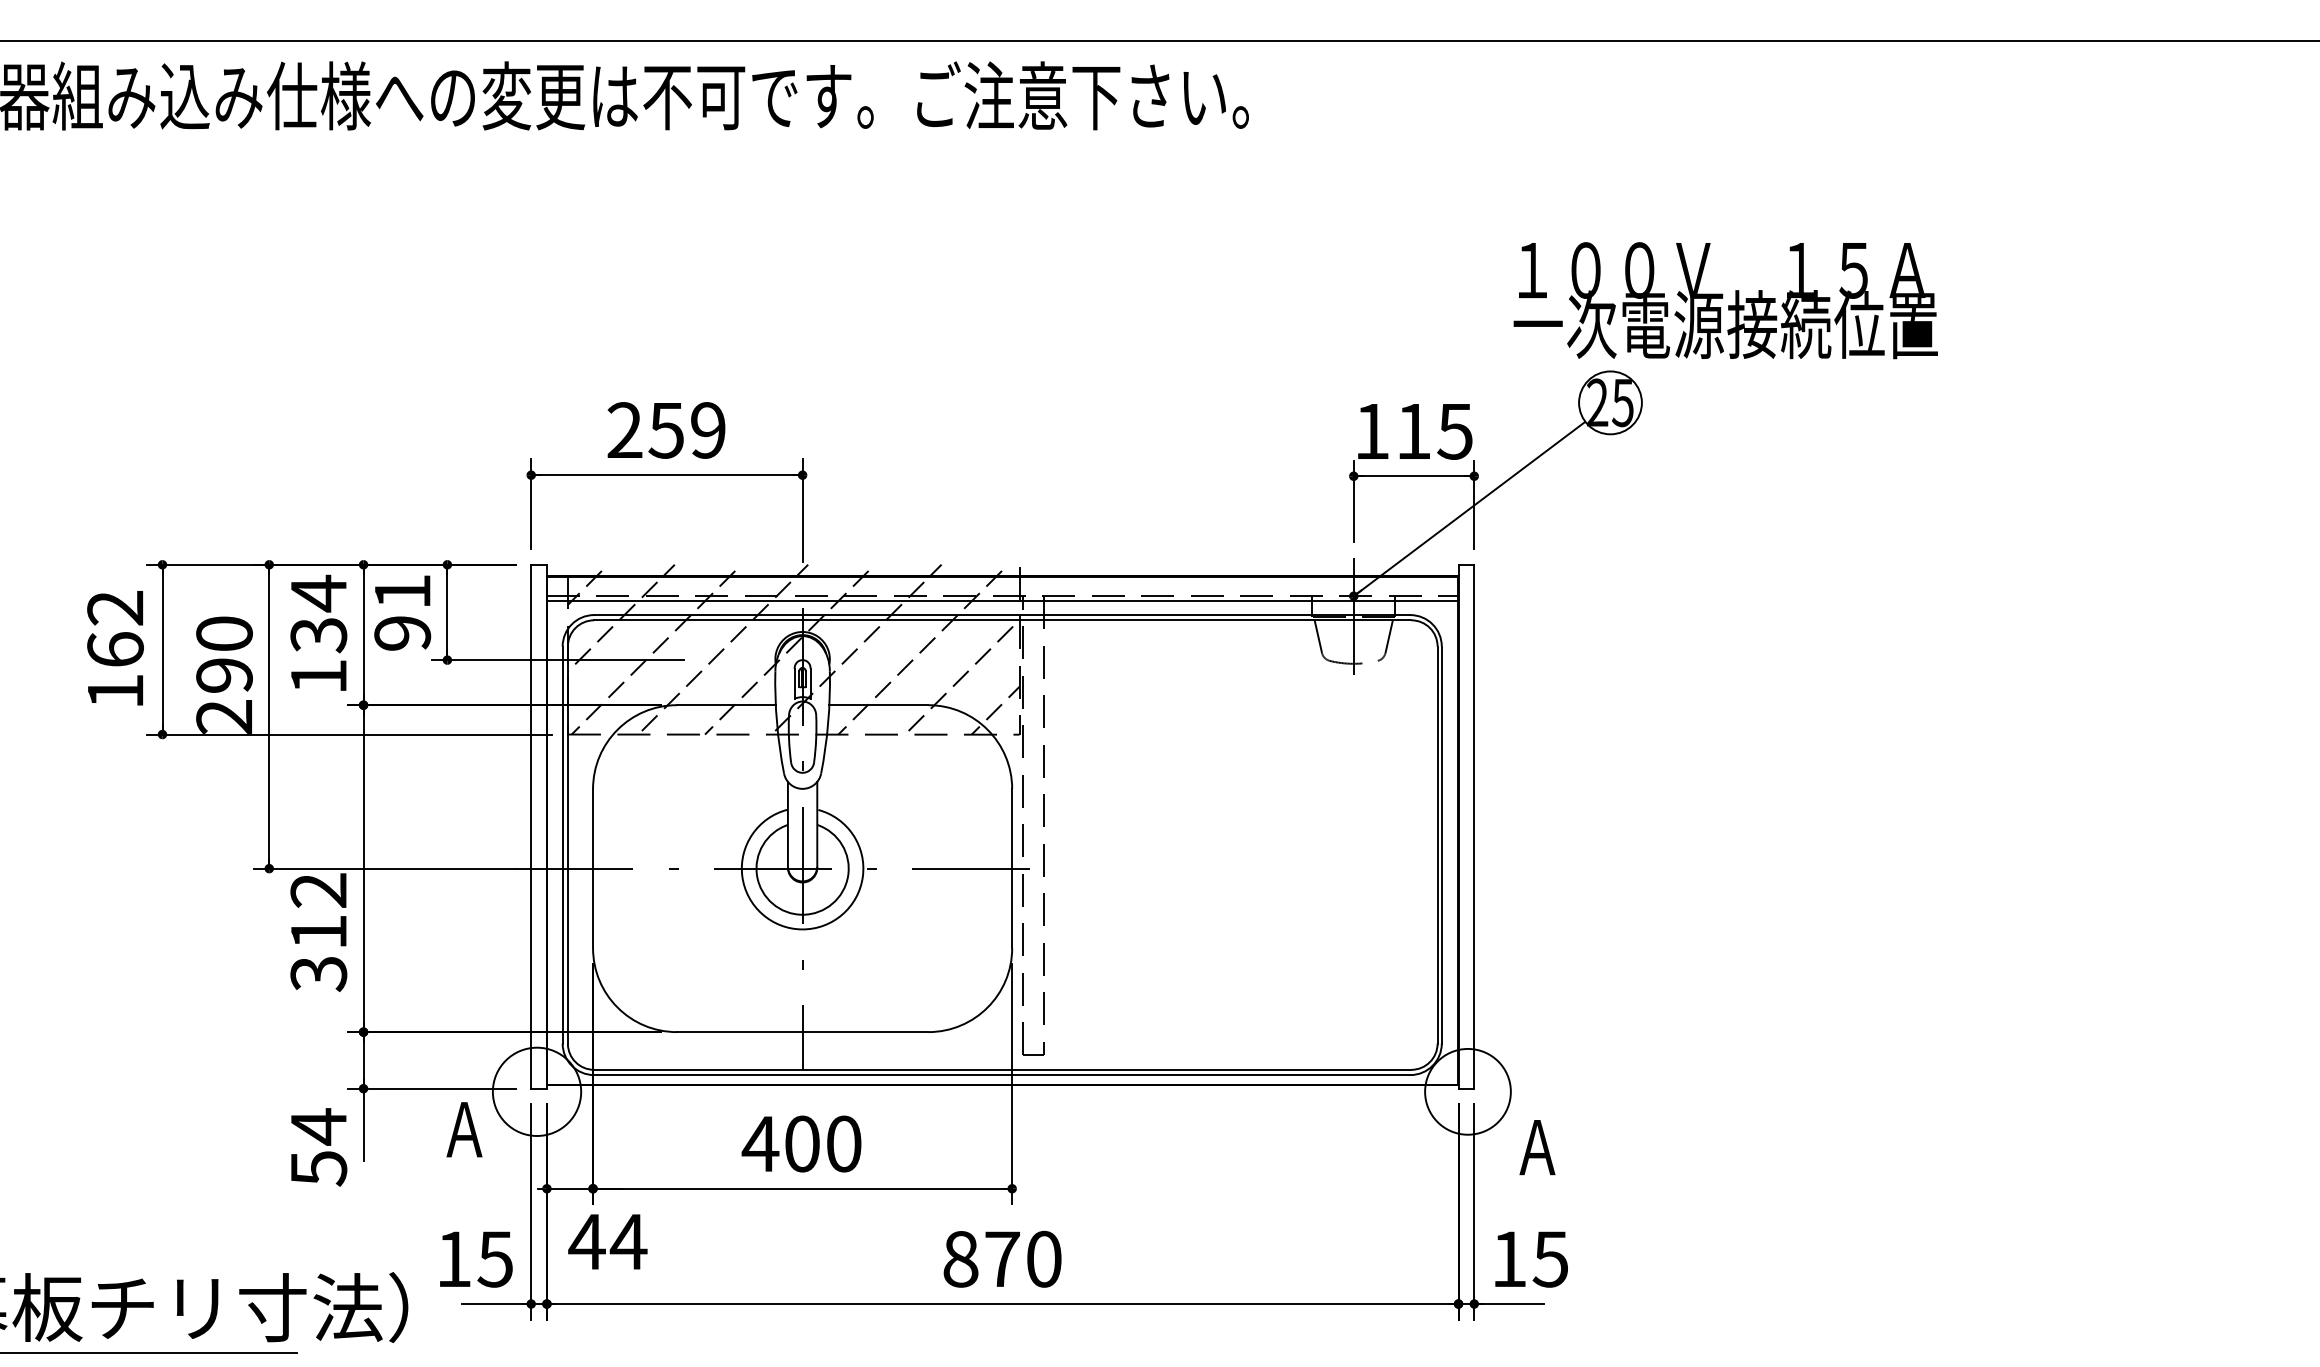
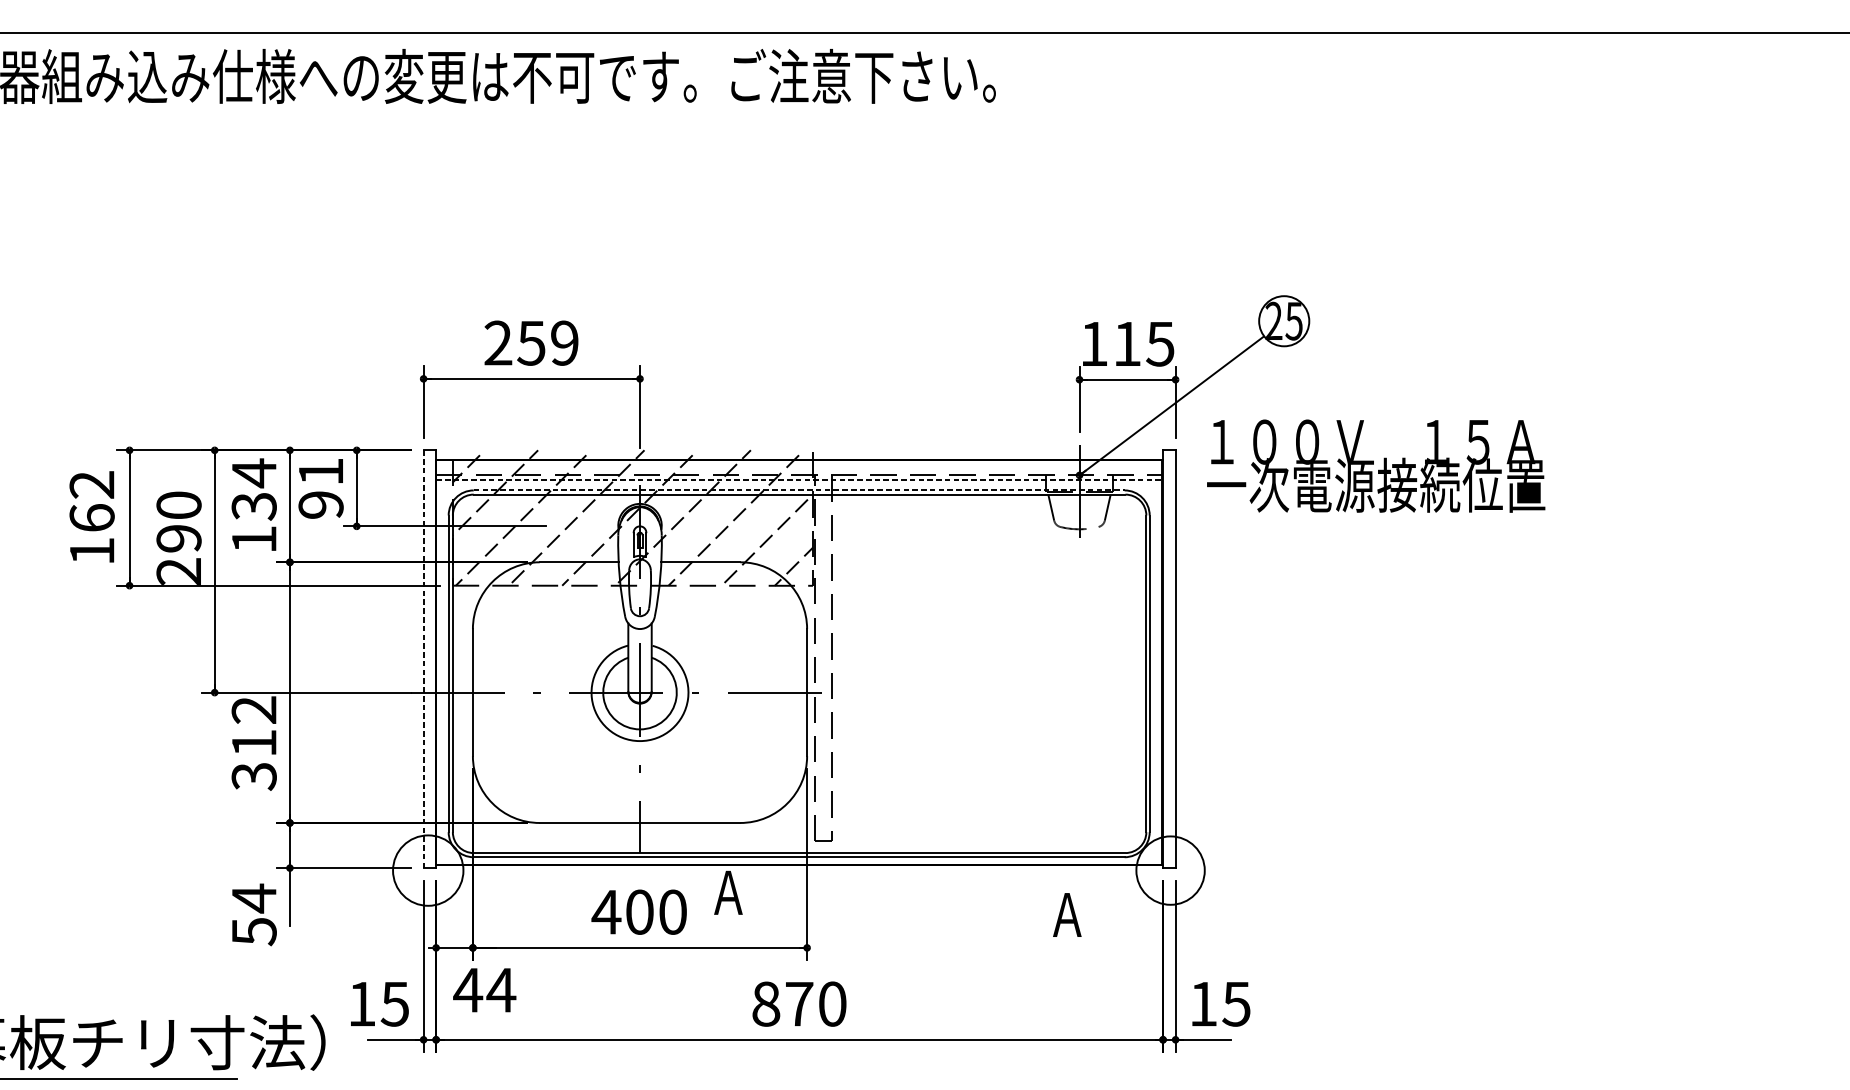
text: (1725, 300) -> (1375, 466), moved
line: (1002, 601) -> (799, 479), solid -> dashed
line: (1002, 615) -> (799, 490), solid -> dashed
line: (531, 826) -> (423, 659), solid -> dashed
text: (464, 1129) -> (728, 892), moved
text: (1537, 1147) -> (1067, 914), moved

